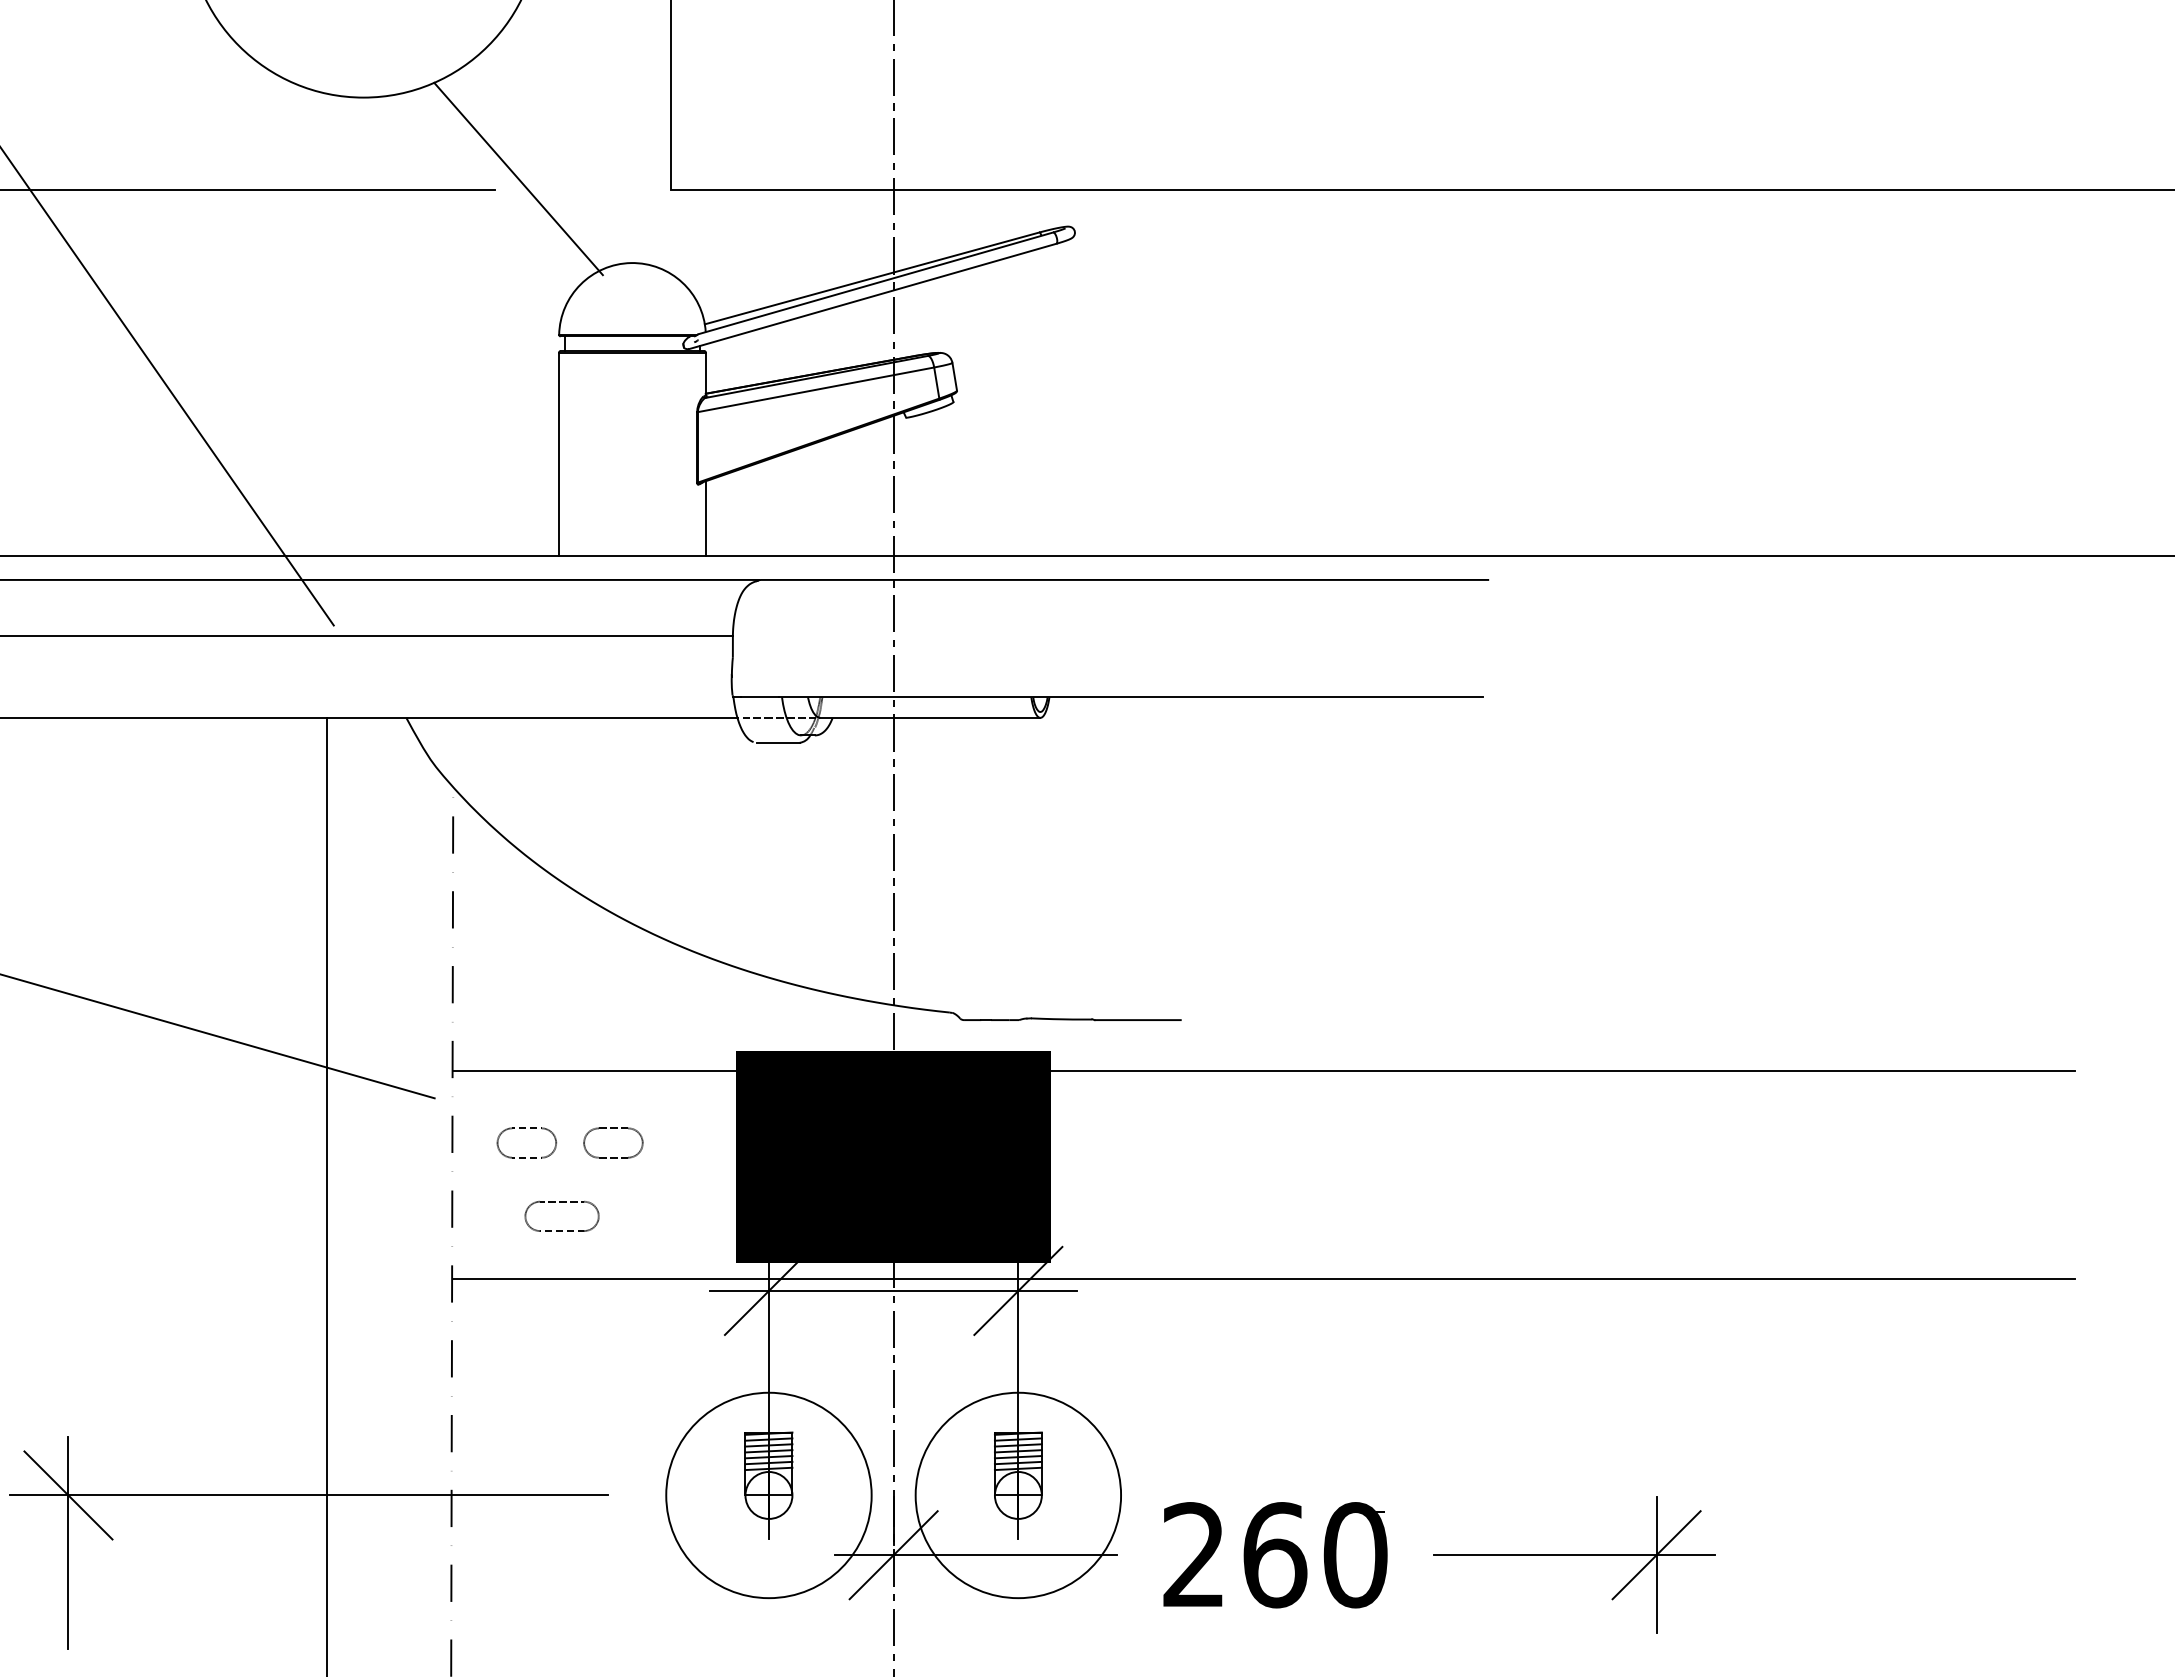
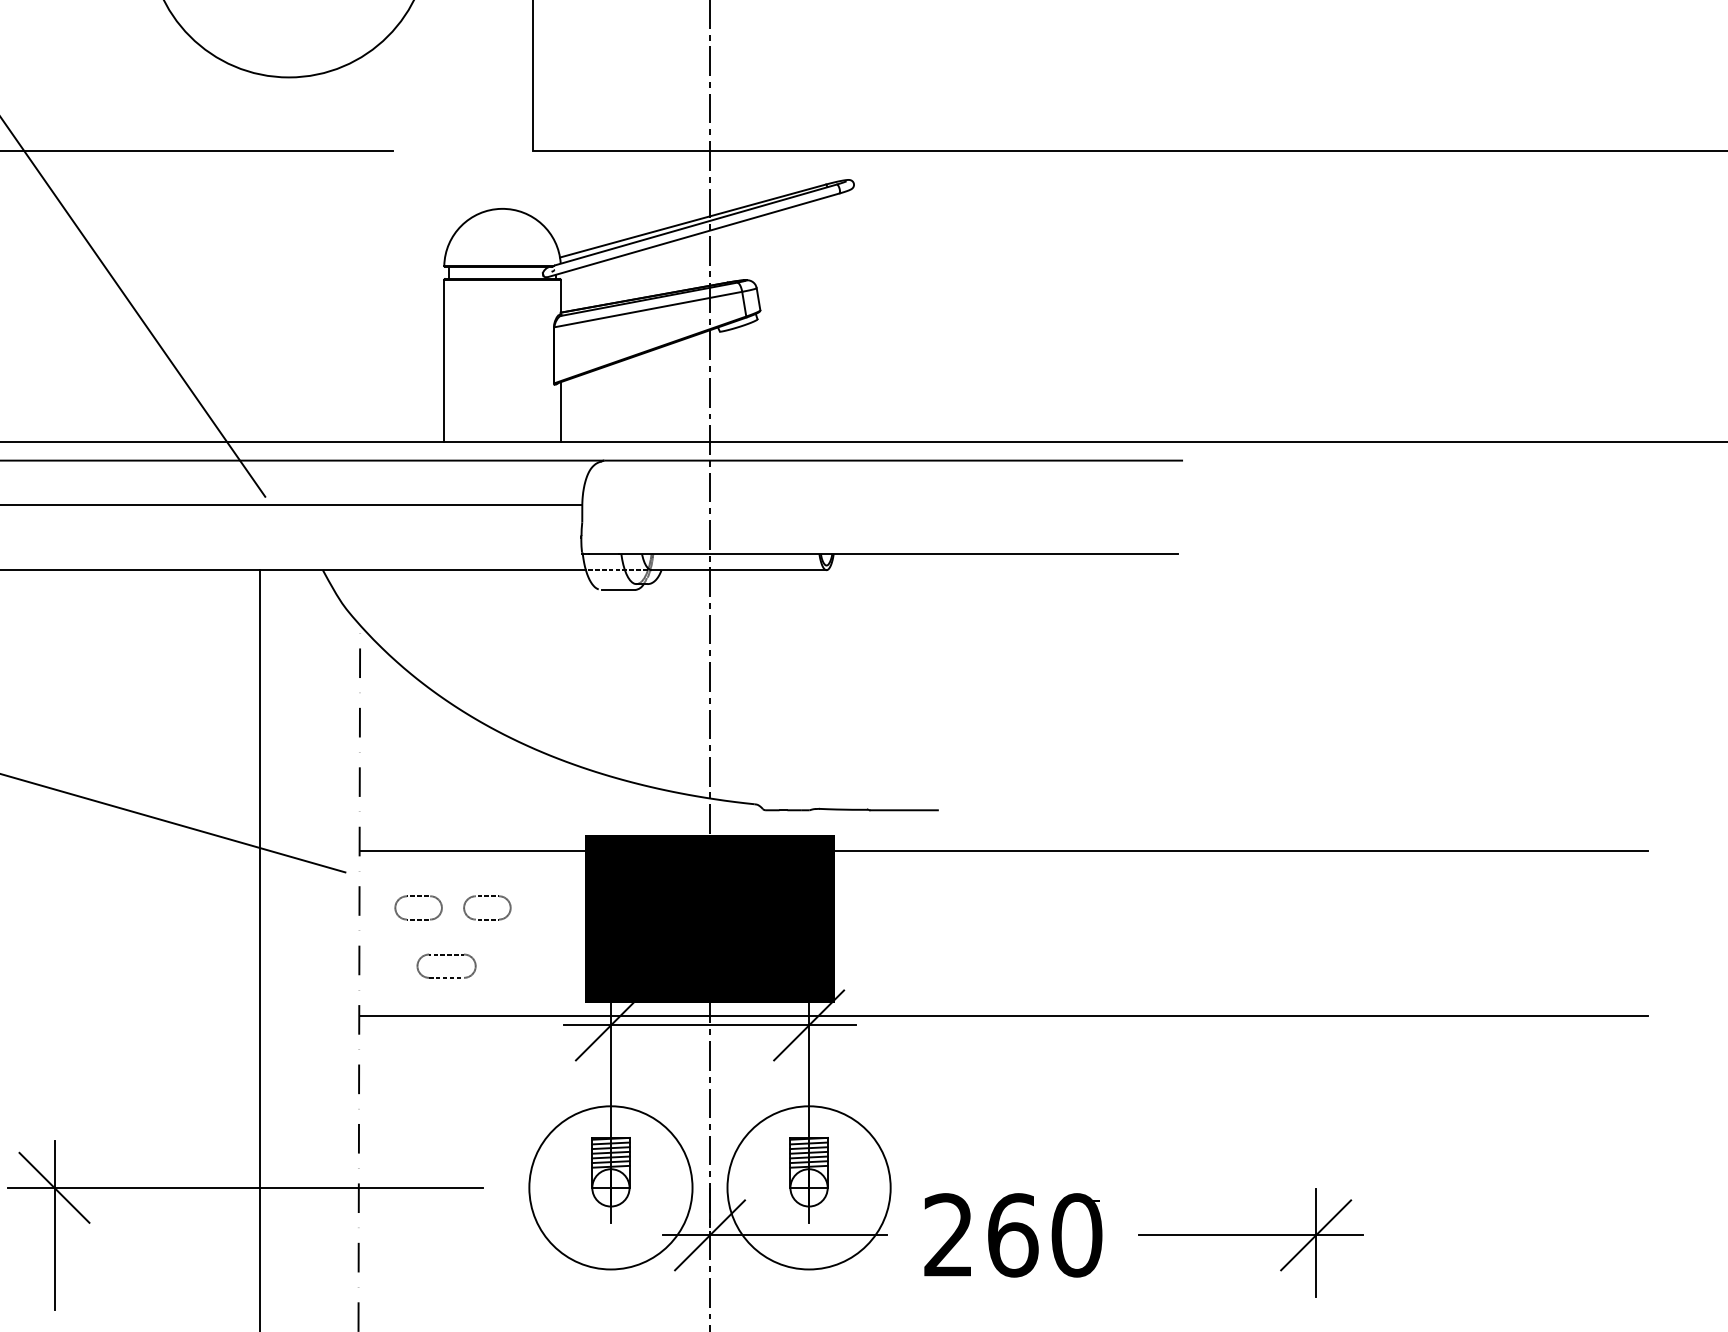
line: (518, 178) -> (411, 141), removed

